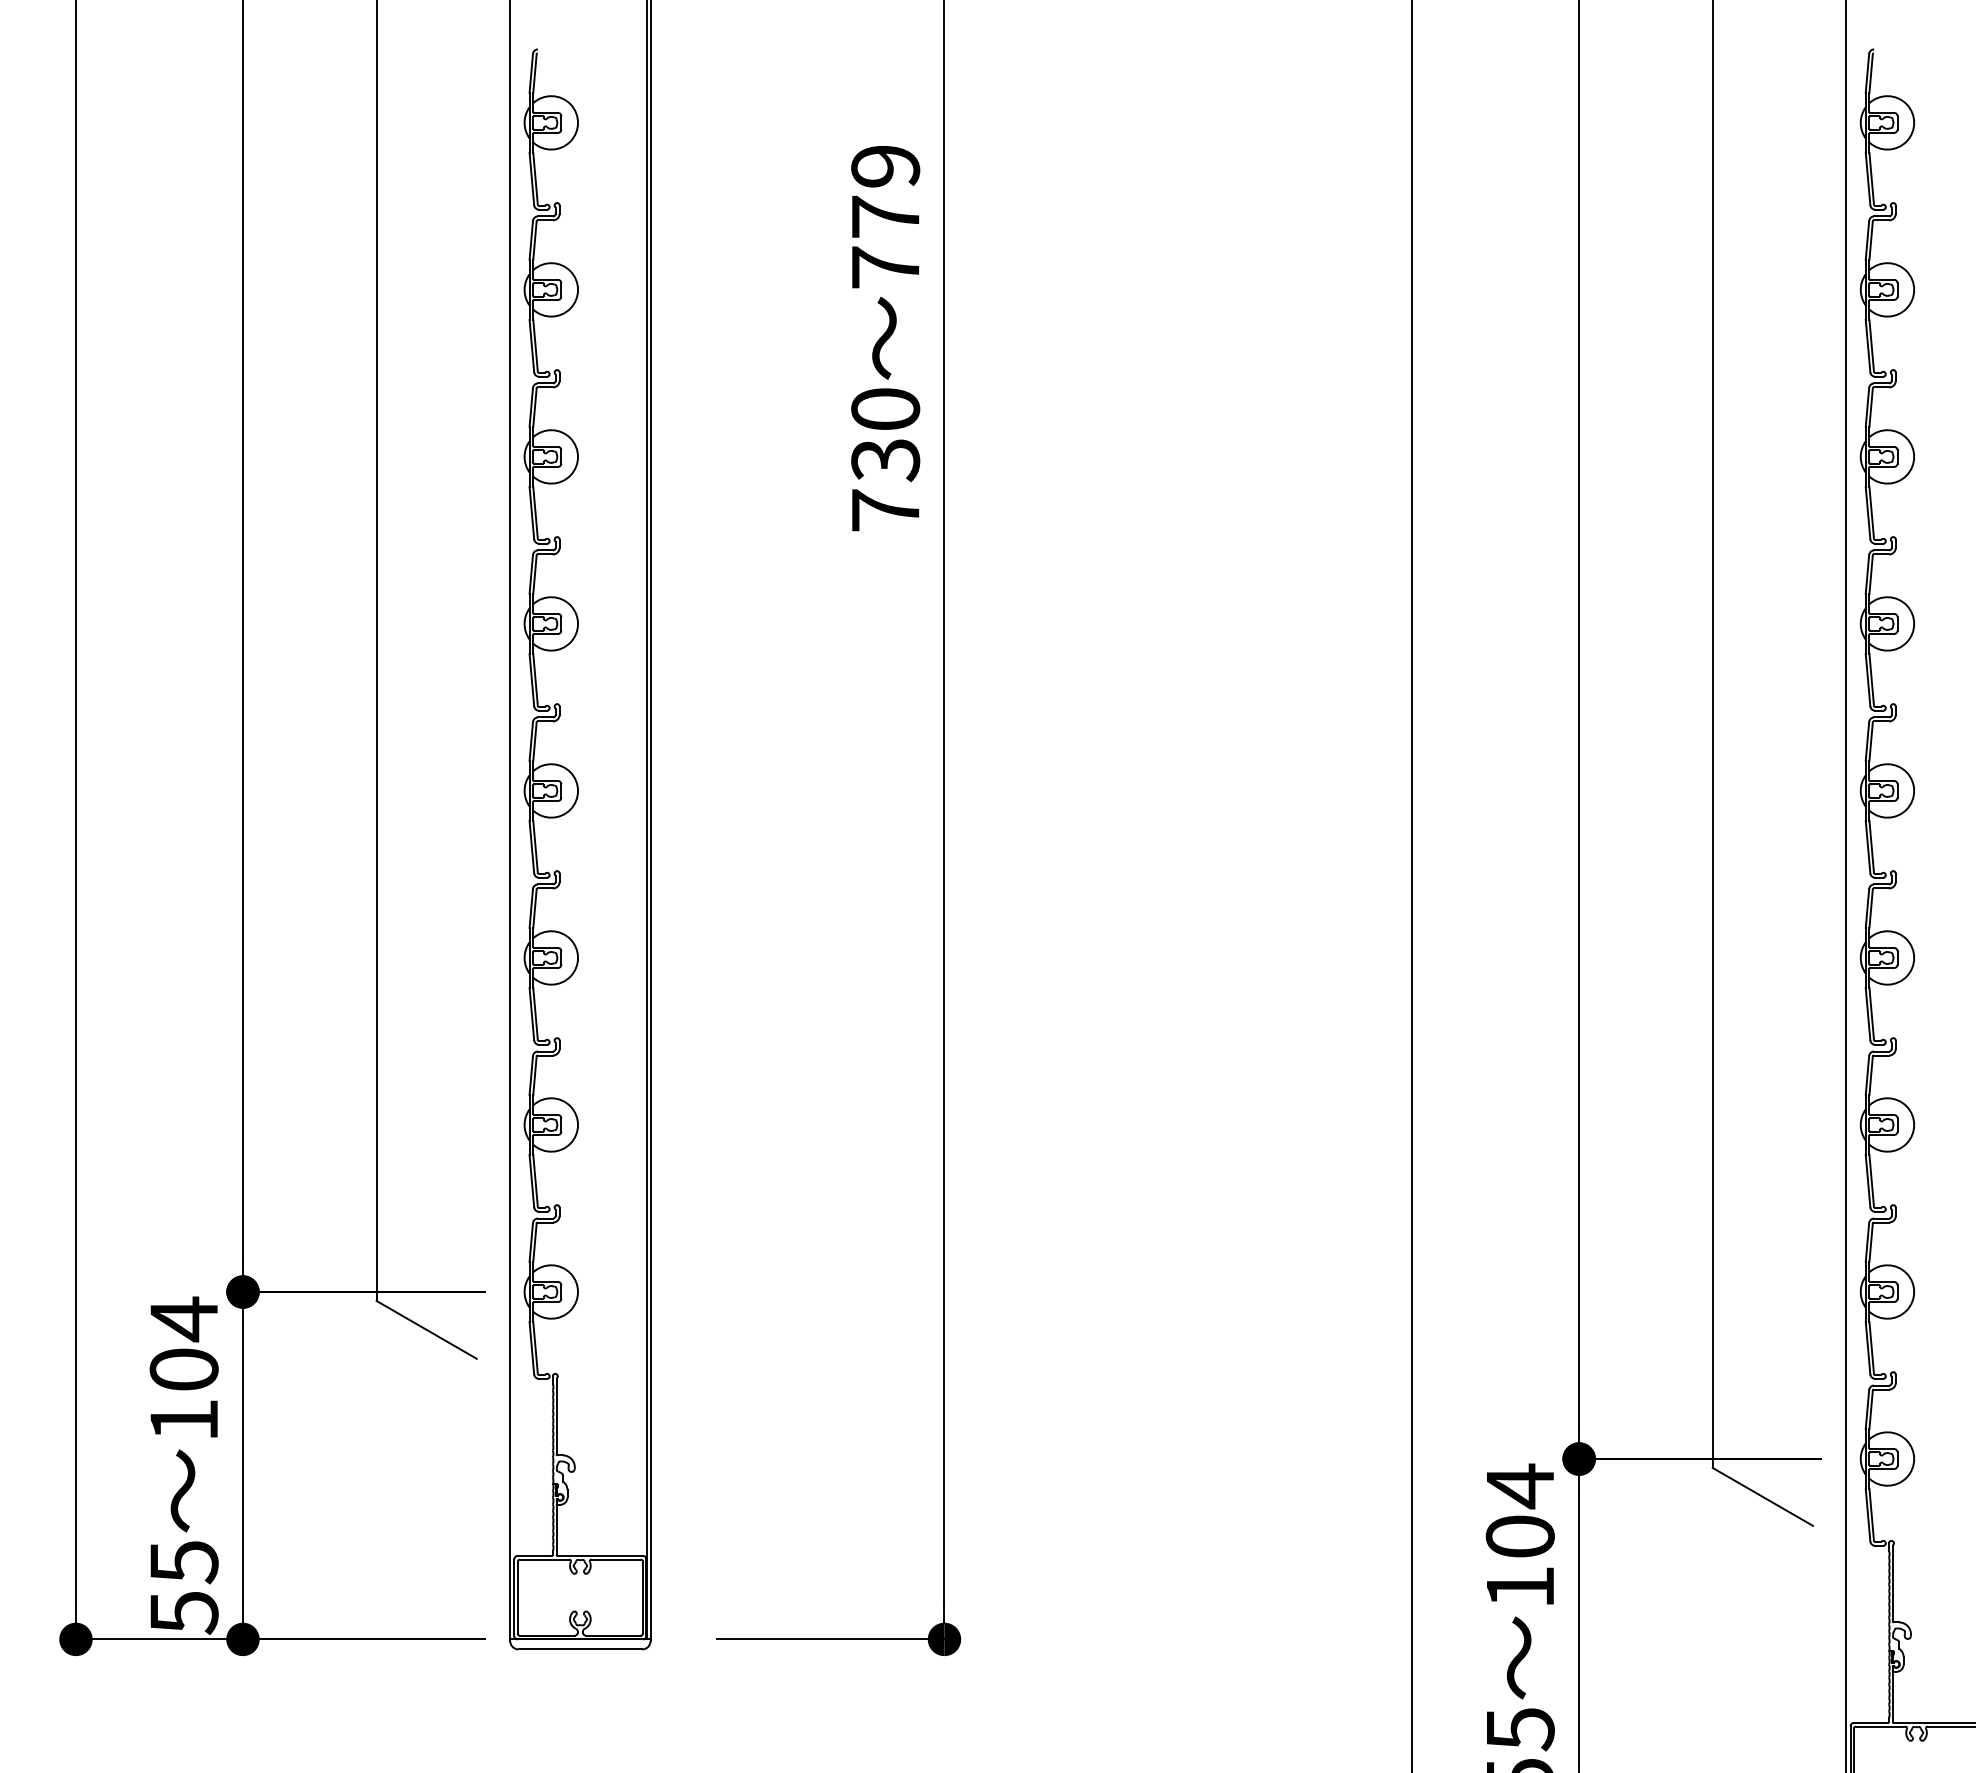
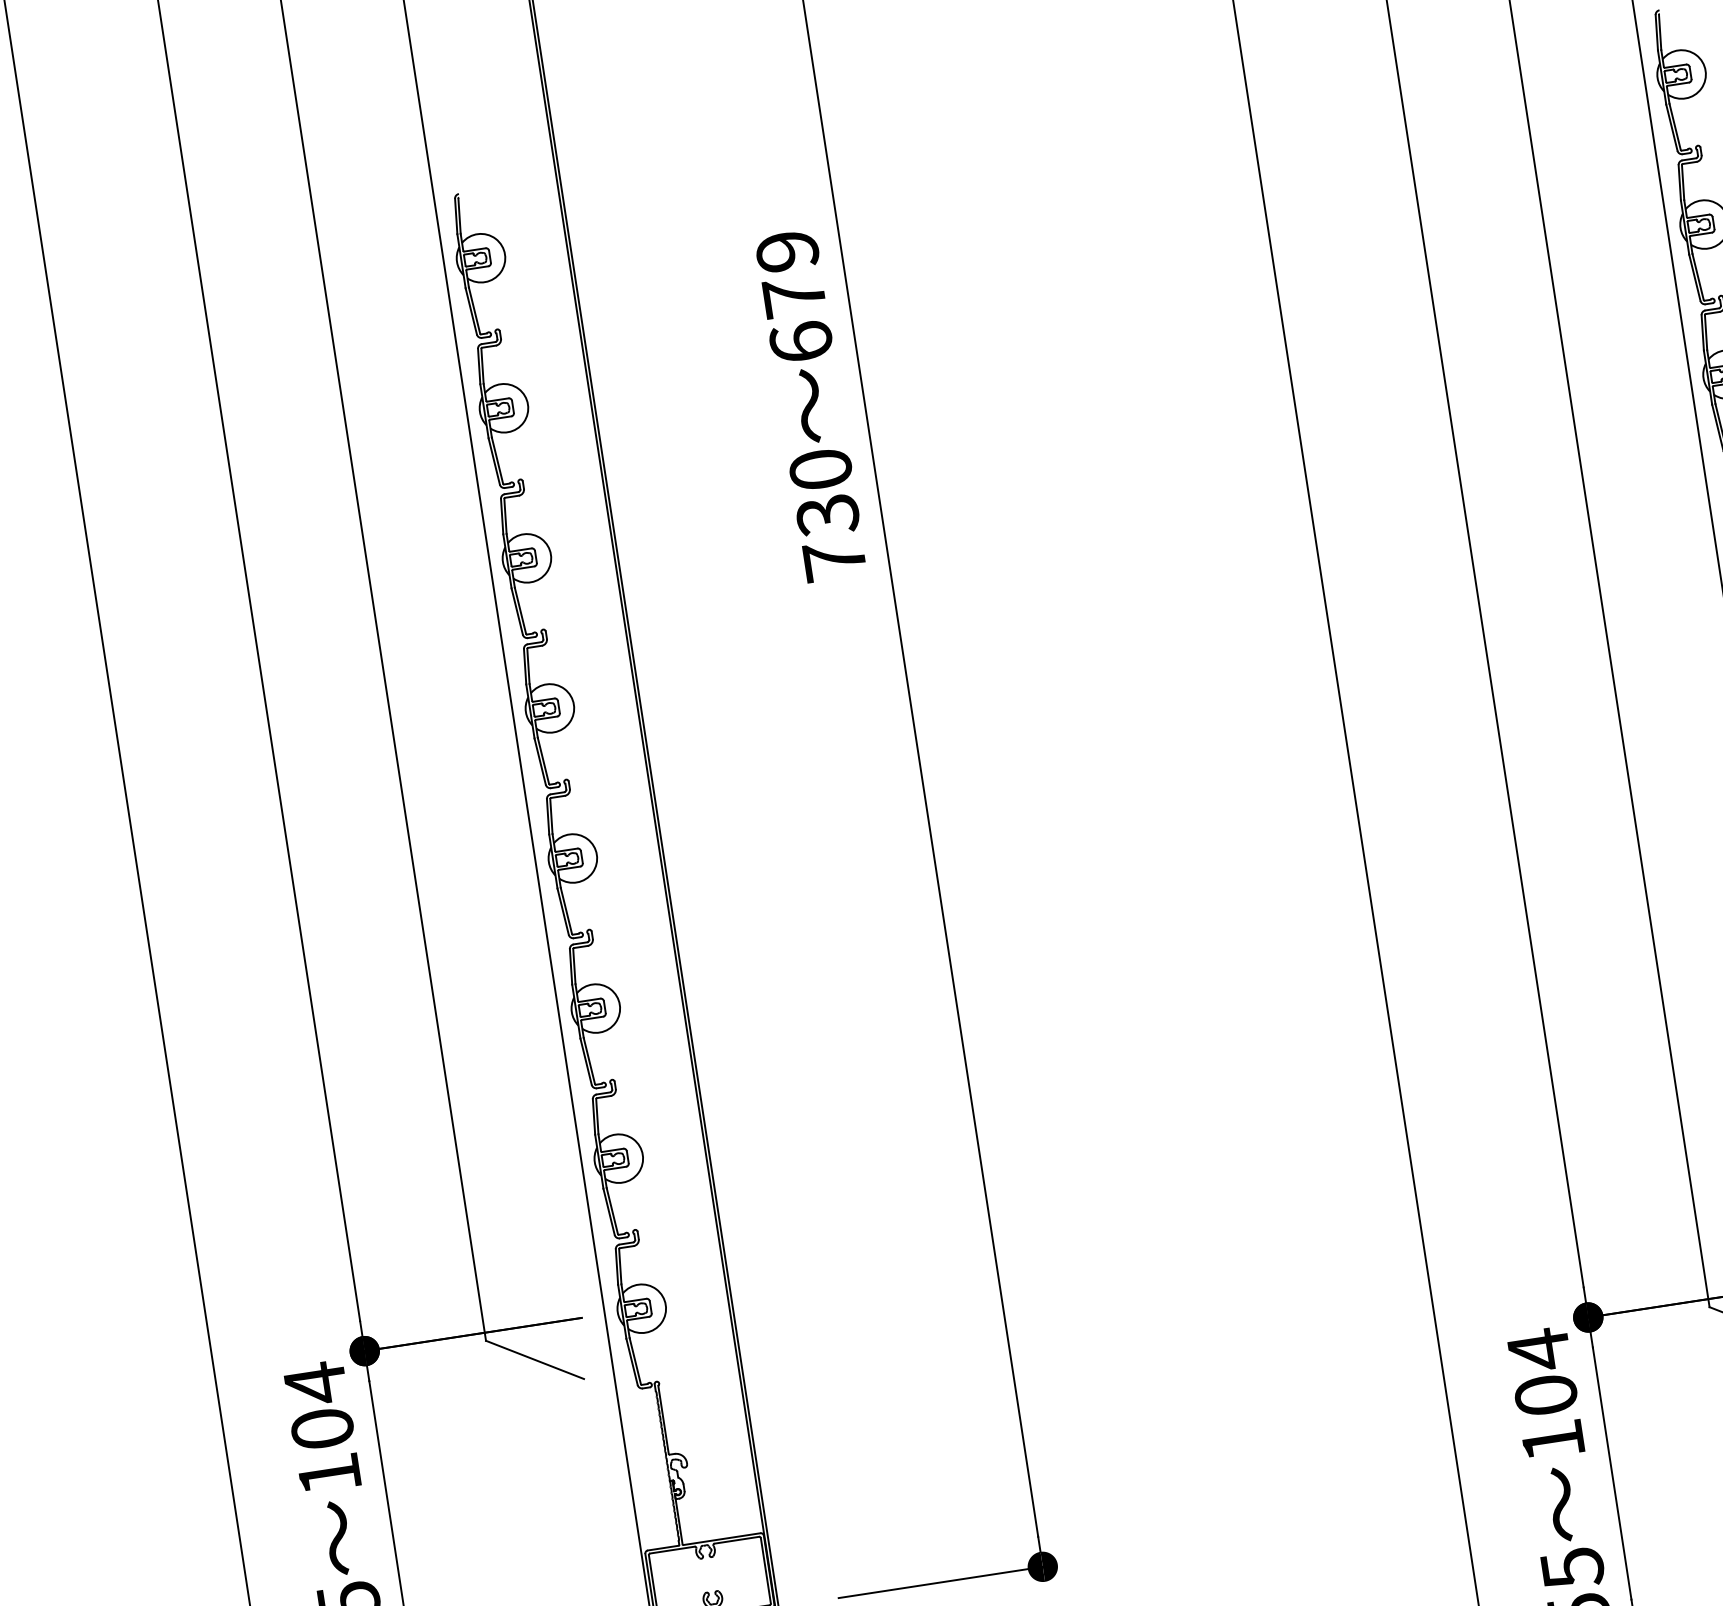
text: (885, 267) -> (801, 342), 779 -> 679

